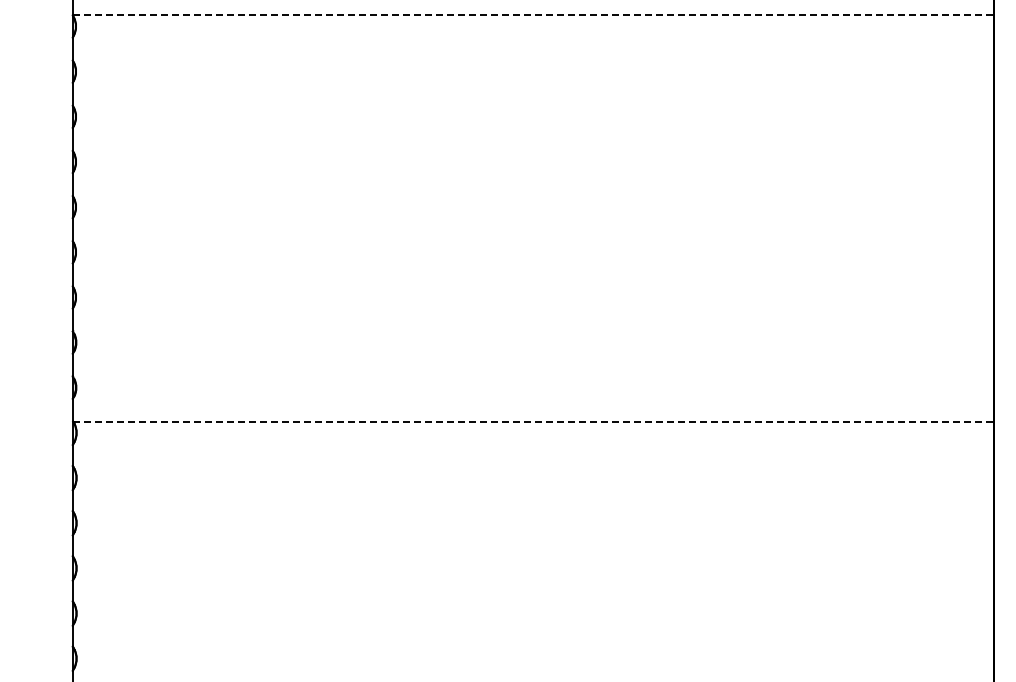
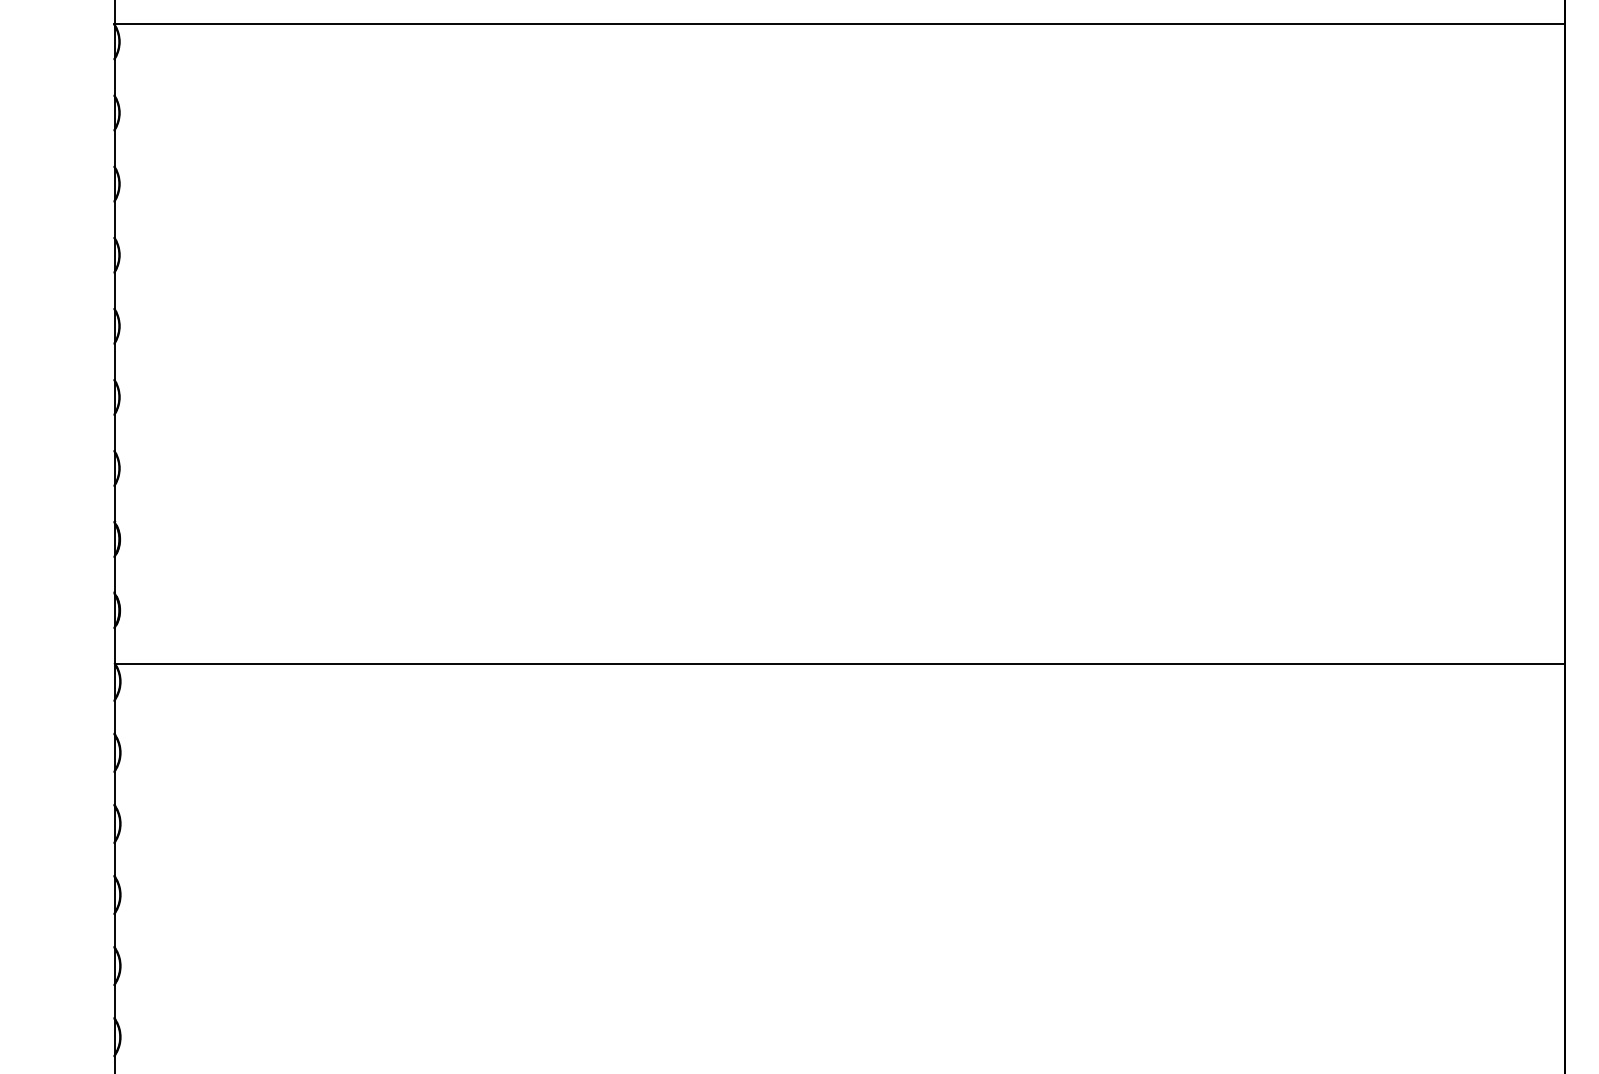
line: (533, 15) -> (839, 24), dashed -> solid
line: (533, 421) -> (839, 663), dashed -> solid

